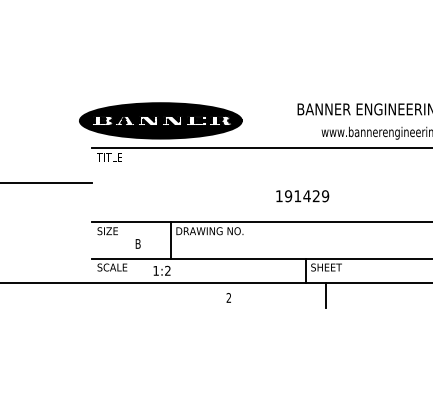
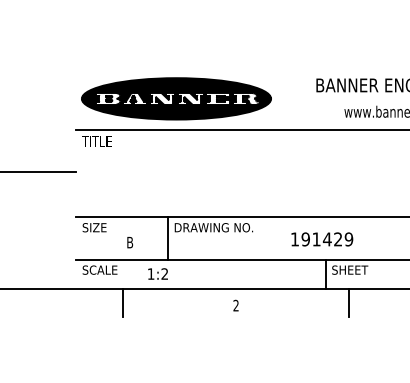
part: (160, 120) -> (176, 98), moved
text: (302, 196) -> (322, 239), moved
line: (132, 295) -> (123, 302), added

